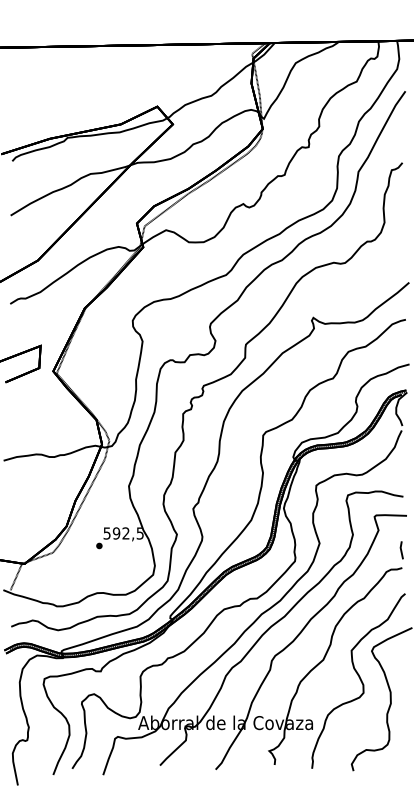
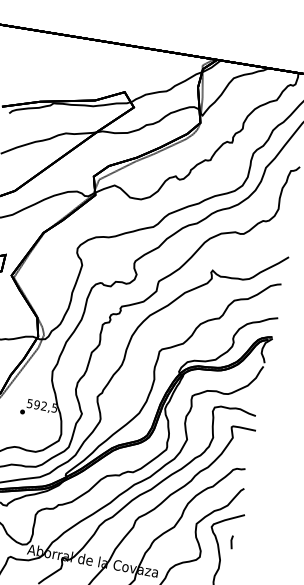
part: (401, 550) -> (231, 542), moved

